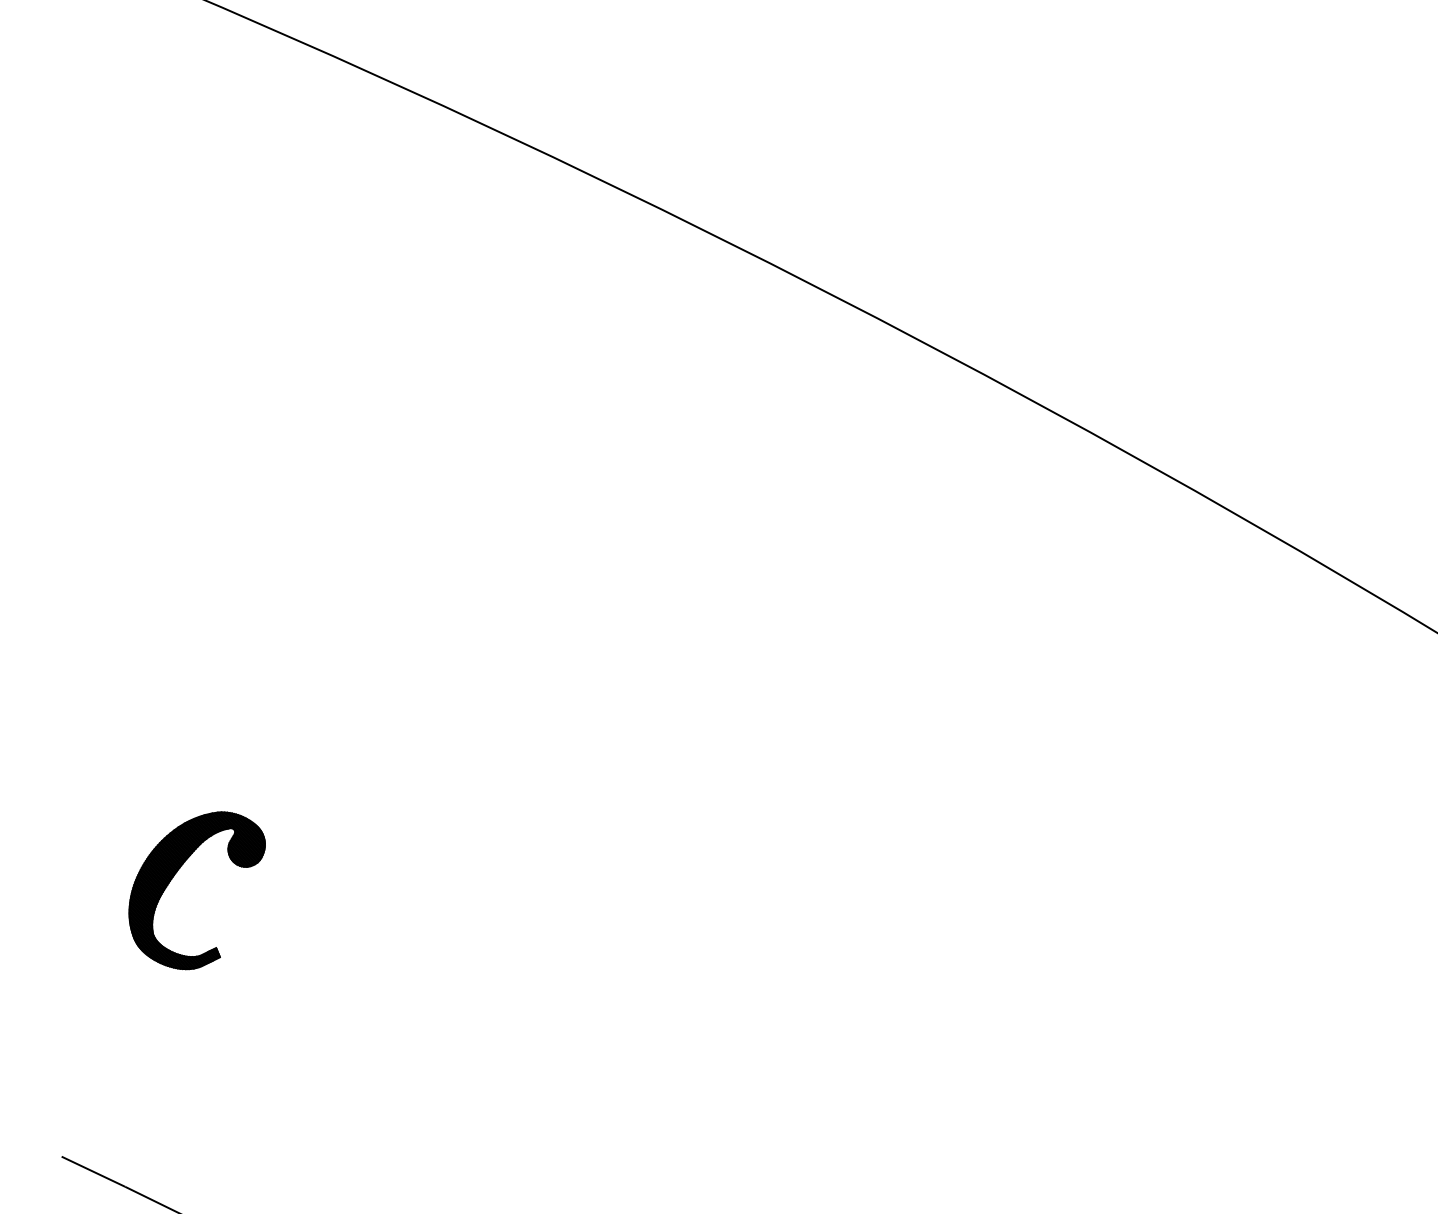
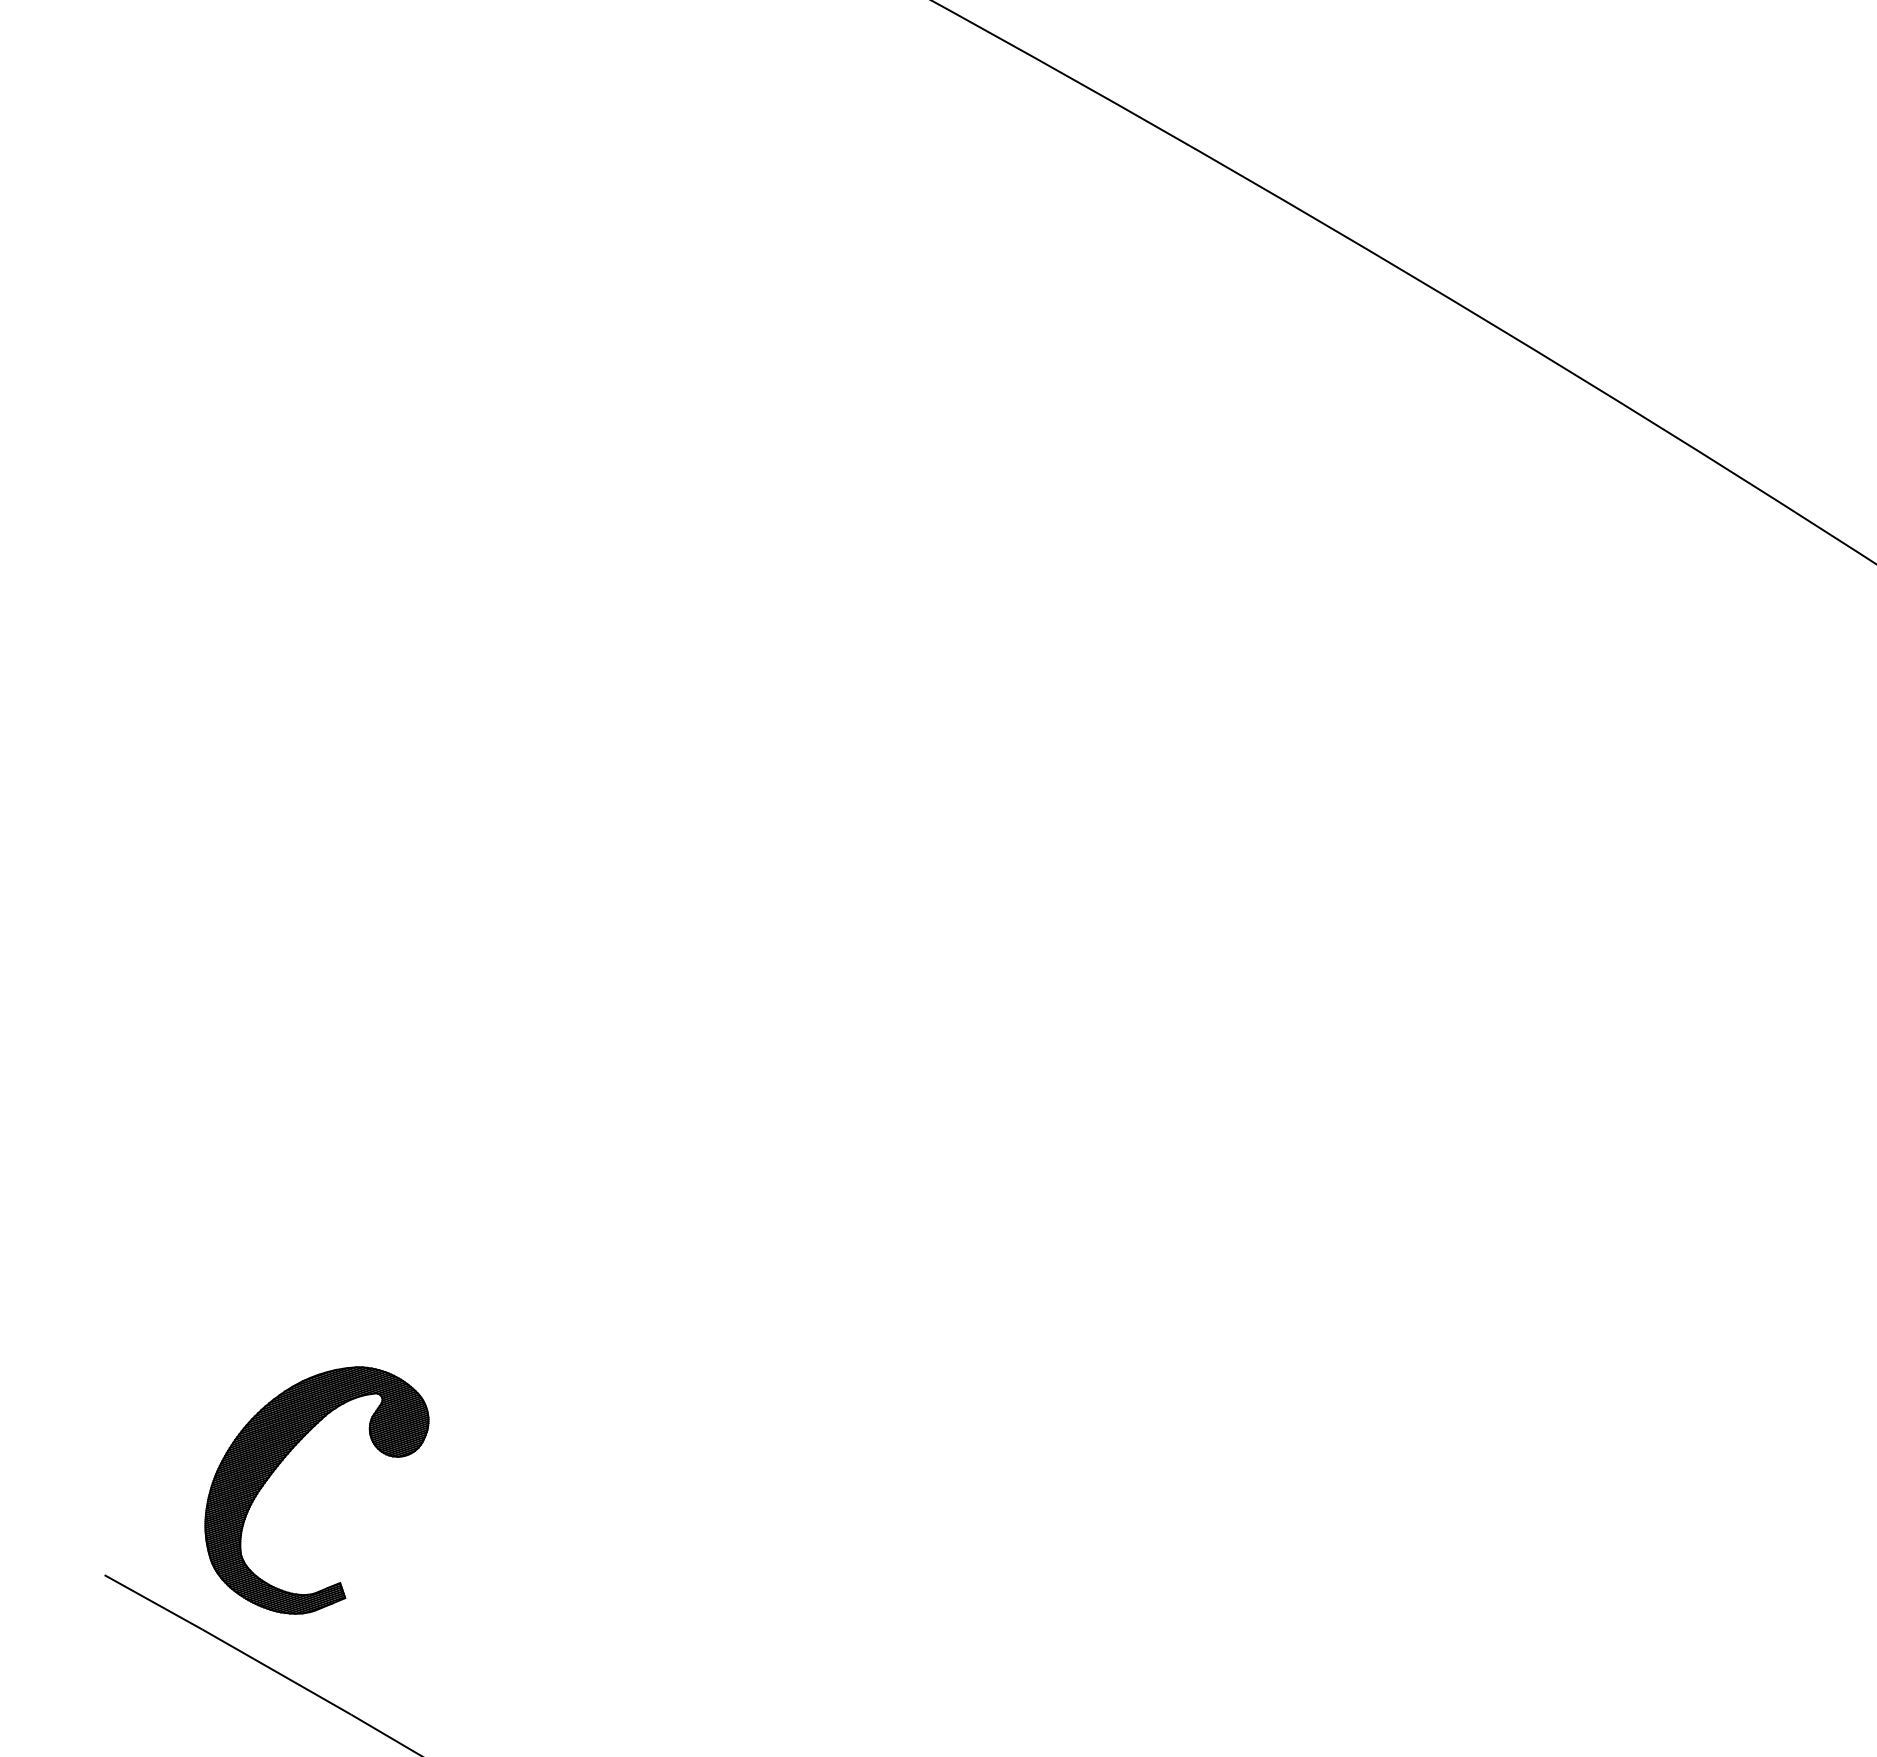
part: (174, 876) -> (281, 1464), moved

